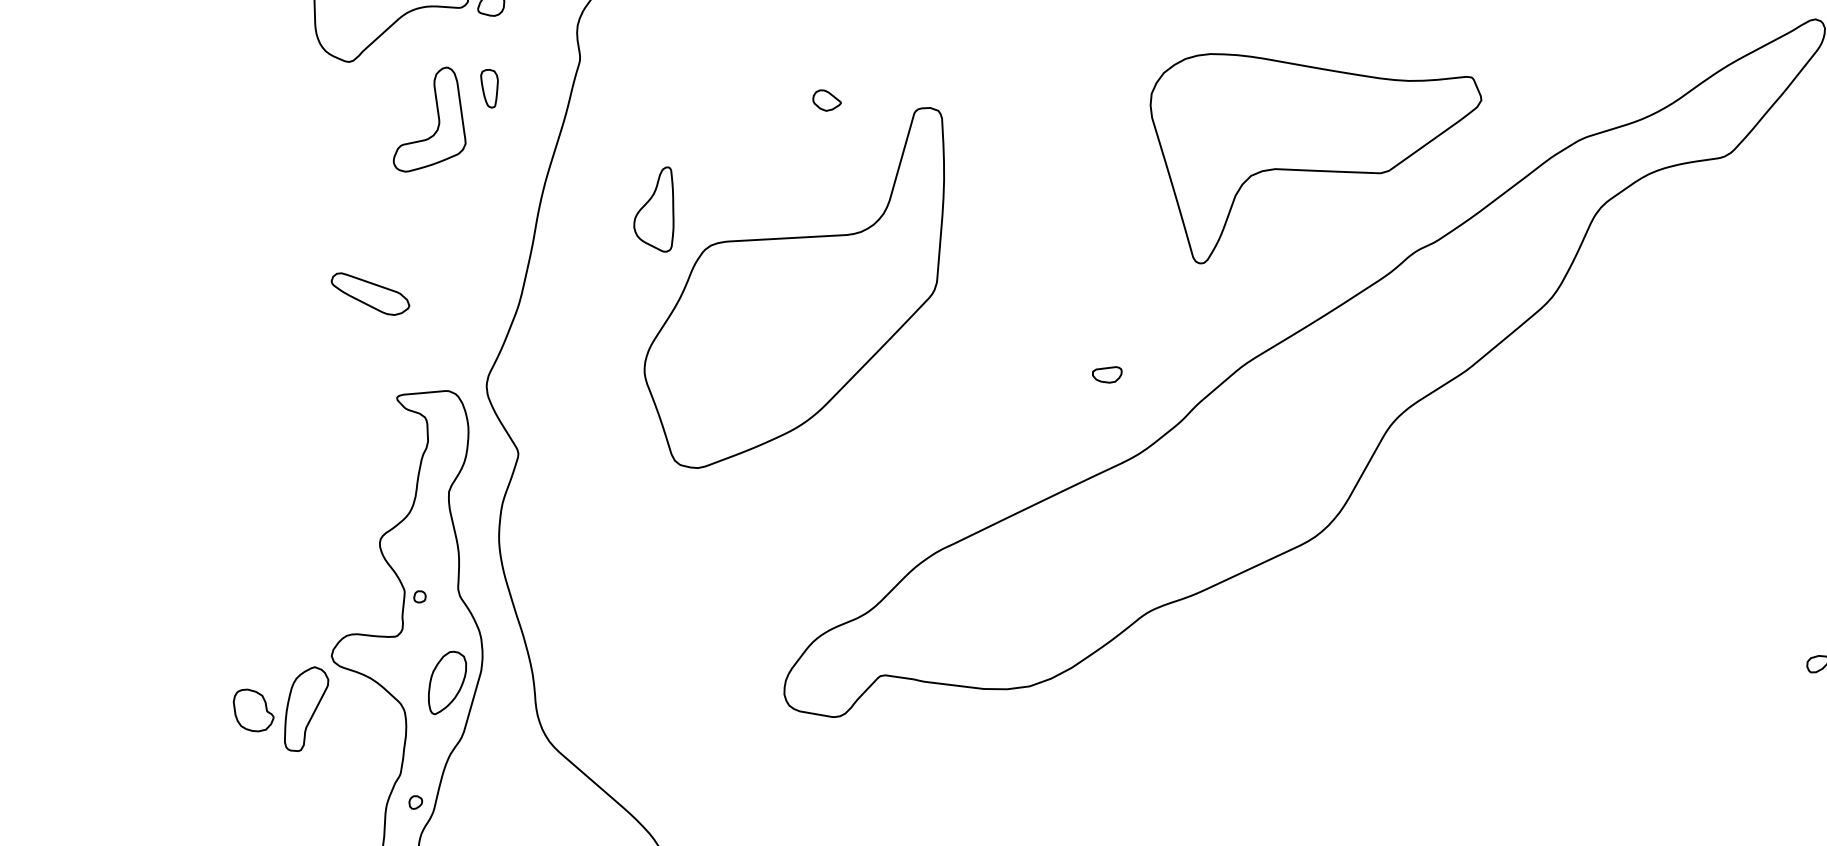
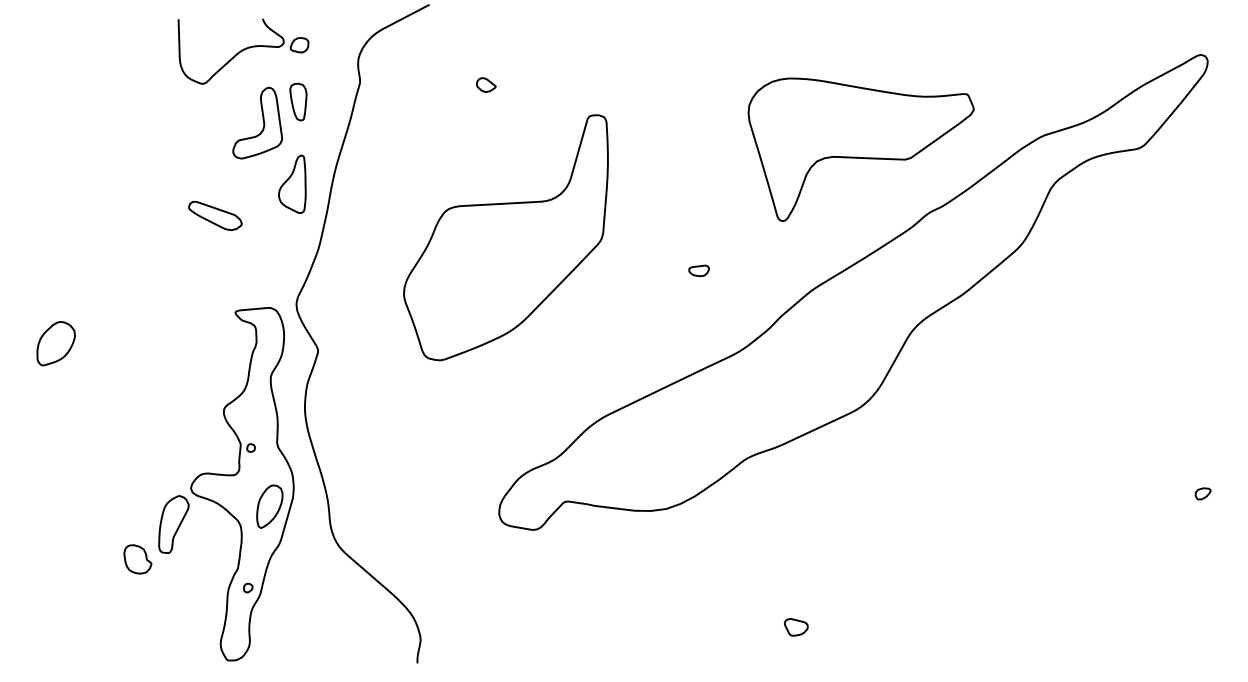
part: (489, 87) -> (298, 101), size x1.43
part: (827, 99) -> (486, 84), moved
part: (654, 208) -> (292, 183), moved
part: (370, 293) -> (215, 215), moved
part: (1106, 374) -> (698, 270), moved
part: (132, 443) -> (55, 343), added
part: (253, 710) -> (137, 559), moved

